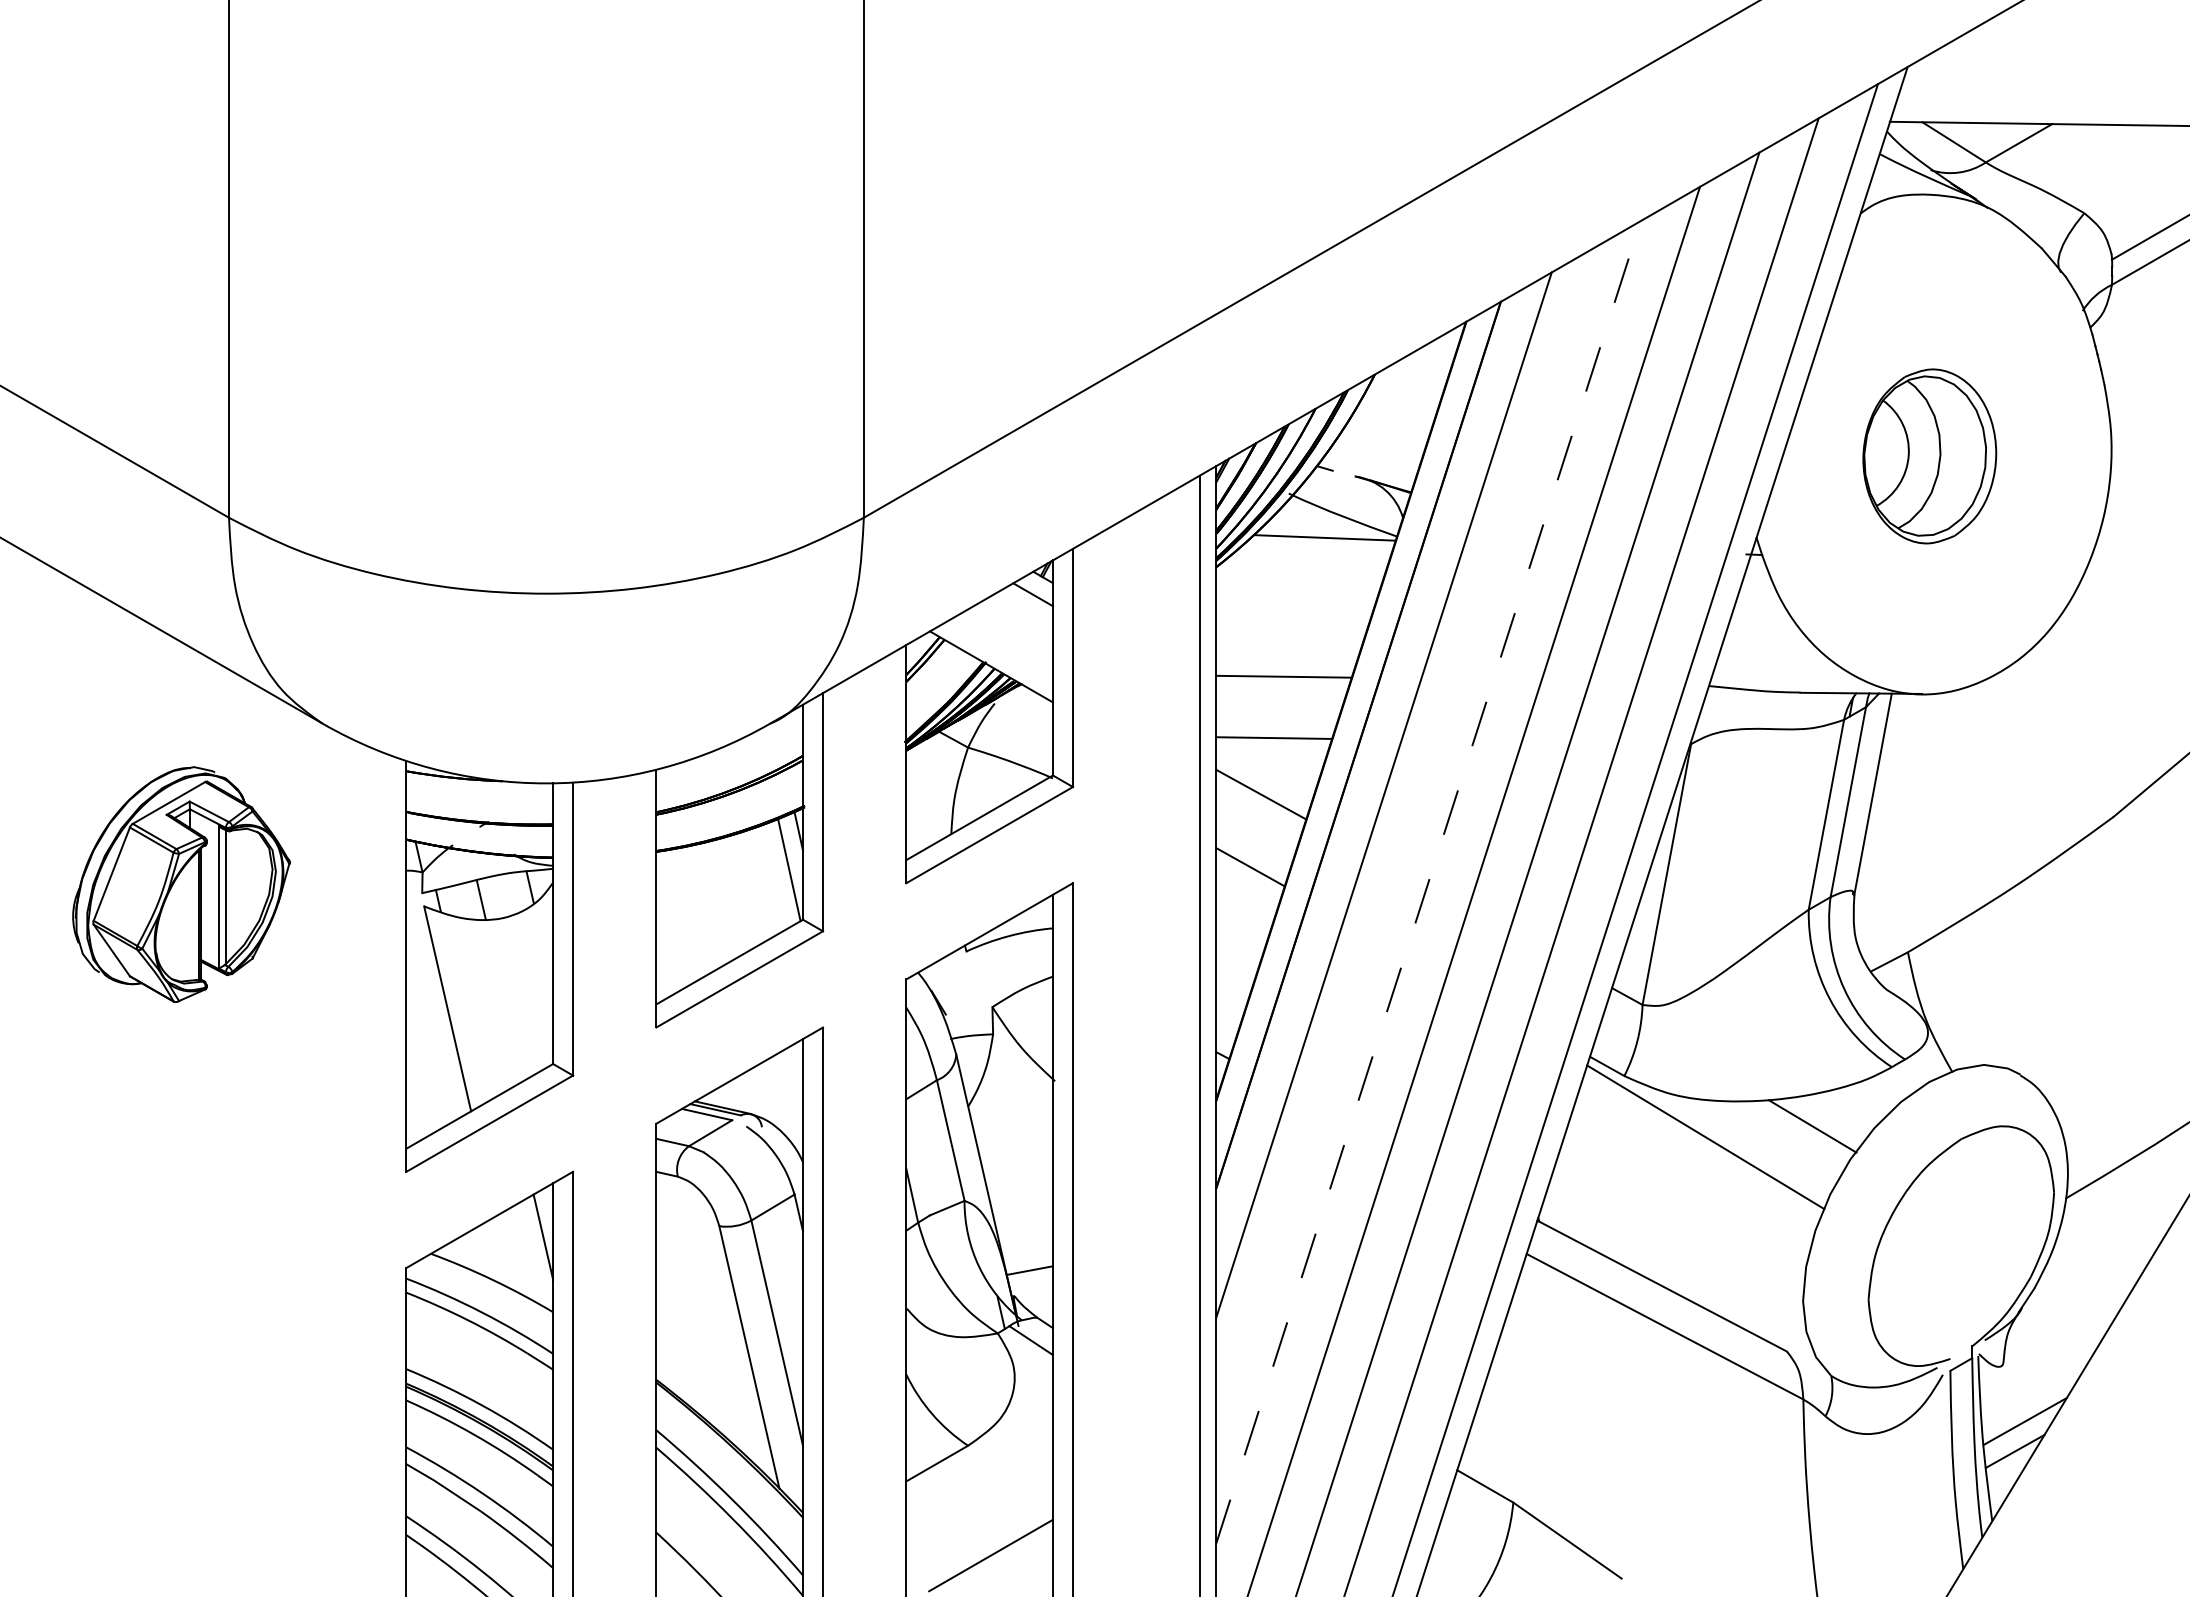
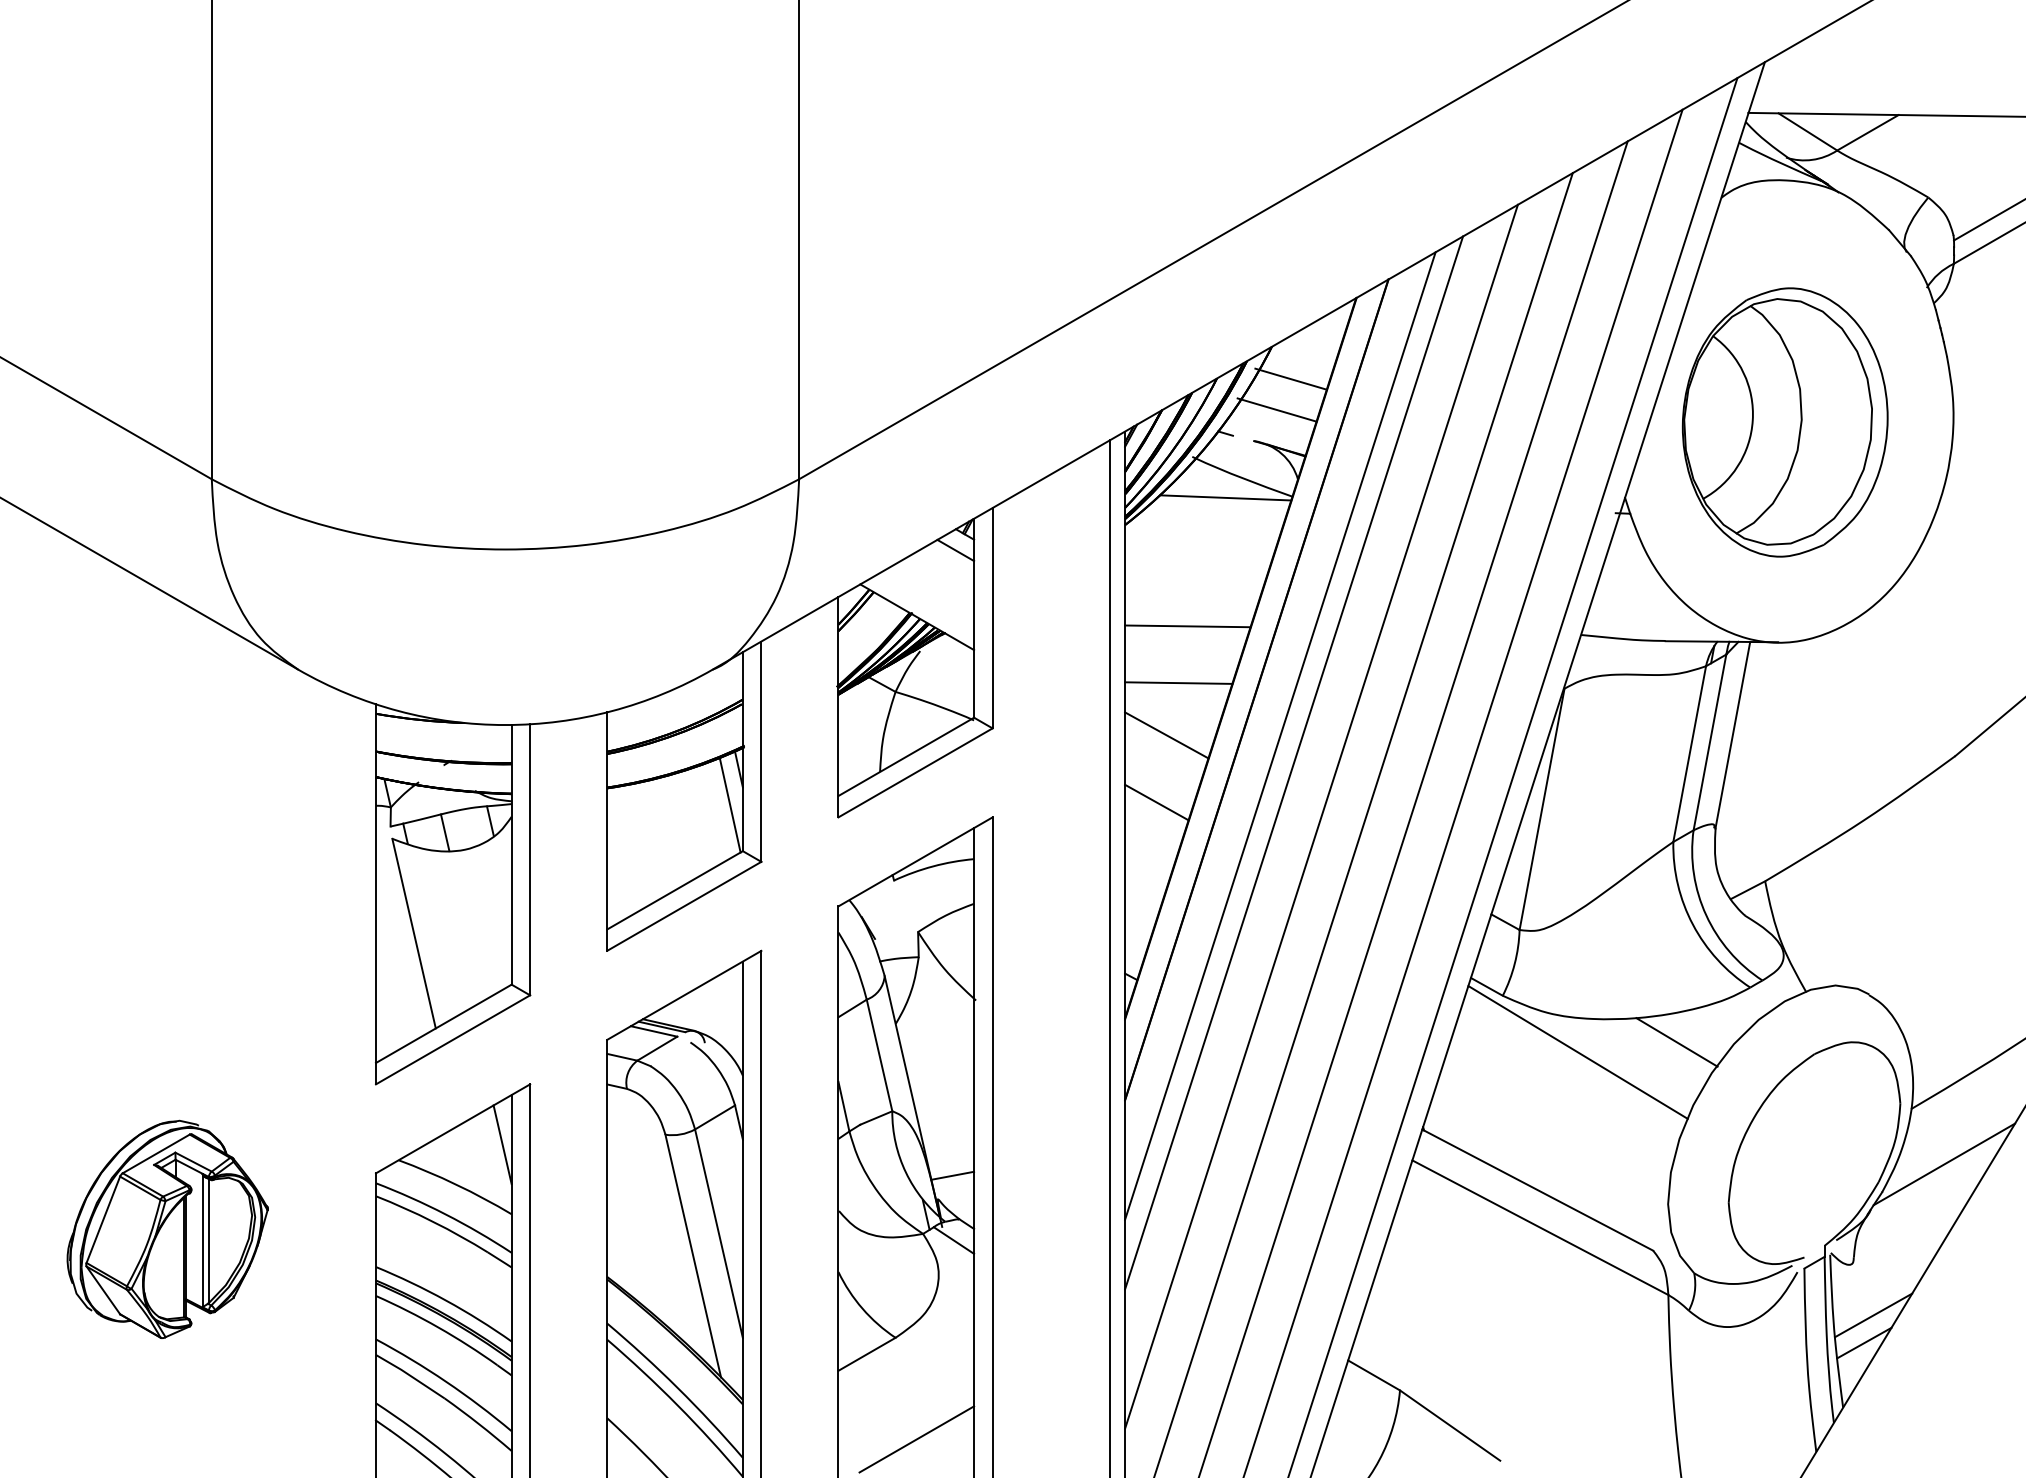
line: (1395, 409) -> (1291, 379), added
line: (1380, 442) -> (1277, 409), added
part: (1929, 456) -> (1785, 422), size x1.67
line: (1398, 824) -> (1293, 763), added
line: (1428, 882) -> (1321, 816), dashed -> solid
part: (181, 884) -> (167, 1229), moved
line: (2101, 1258) -> (1944, 1164), added

